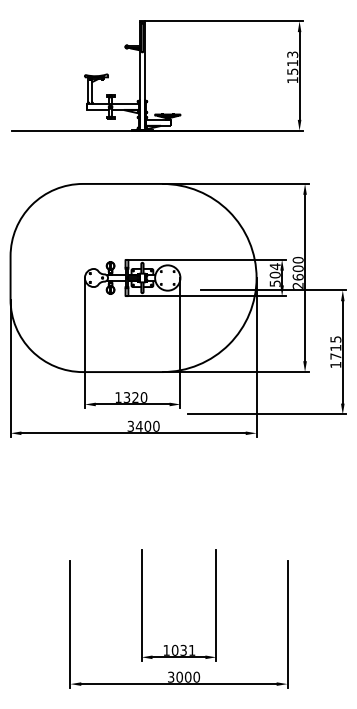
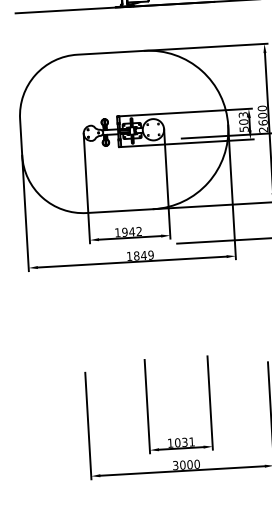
text: (274, 266) -> (242, 114), 504 -> 503
text: (135, 397) -> (132, 231), 1320 -> 1942
text: (143, 425) -> (140, 255), 3400 -> 1849

